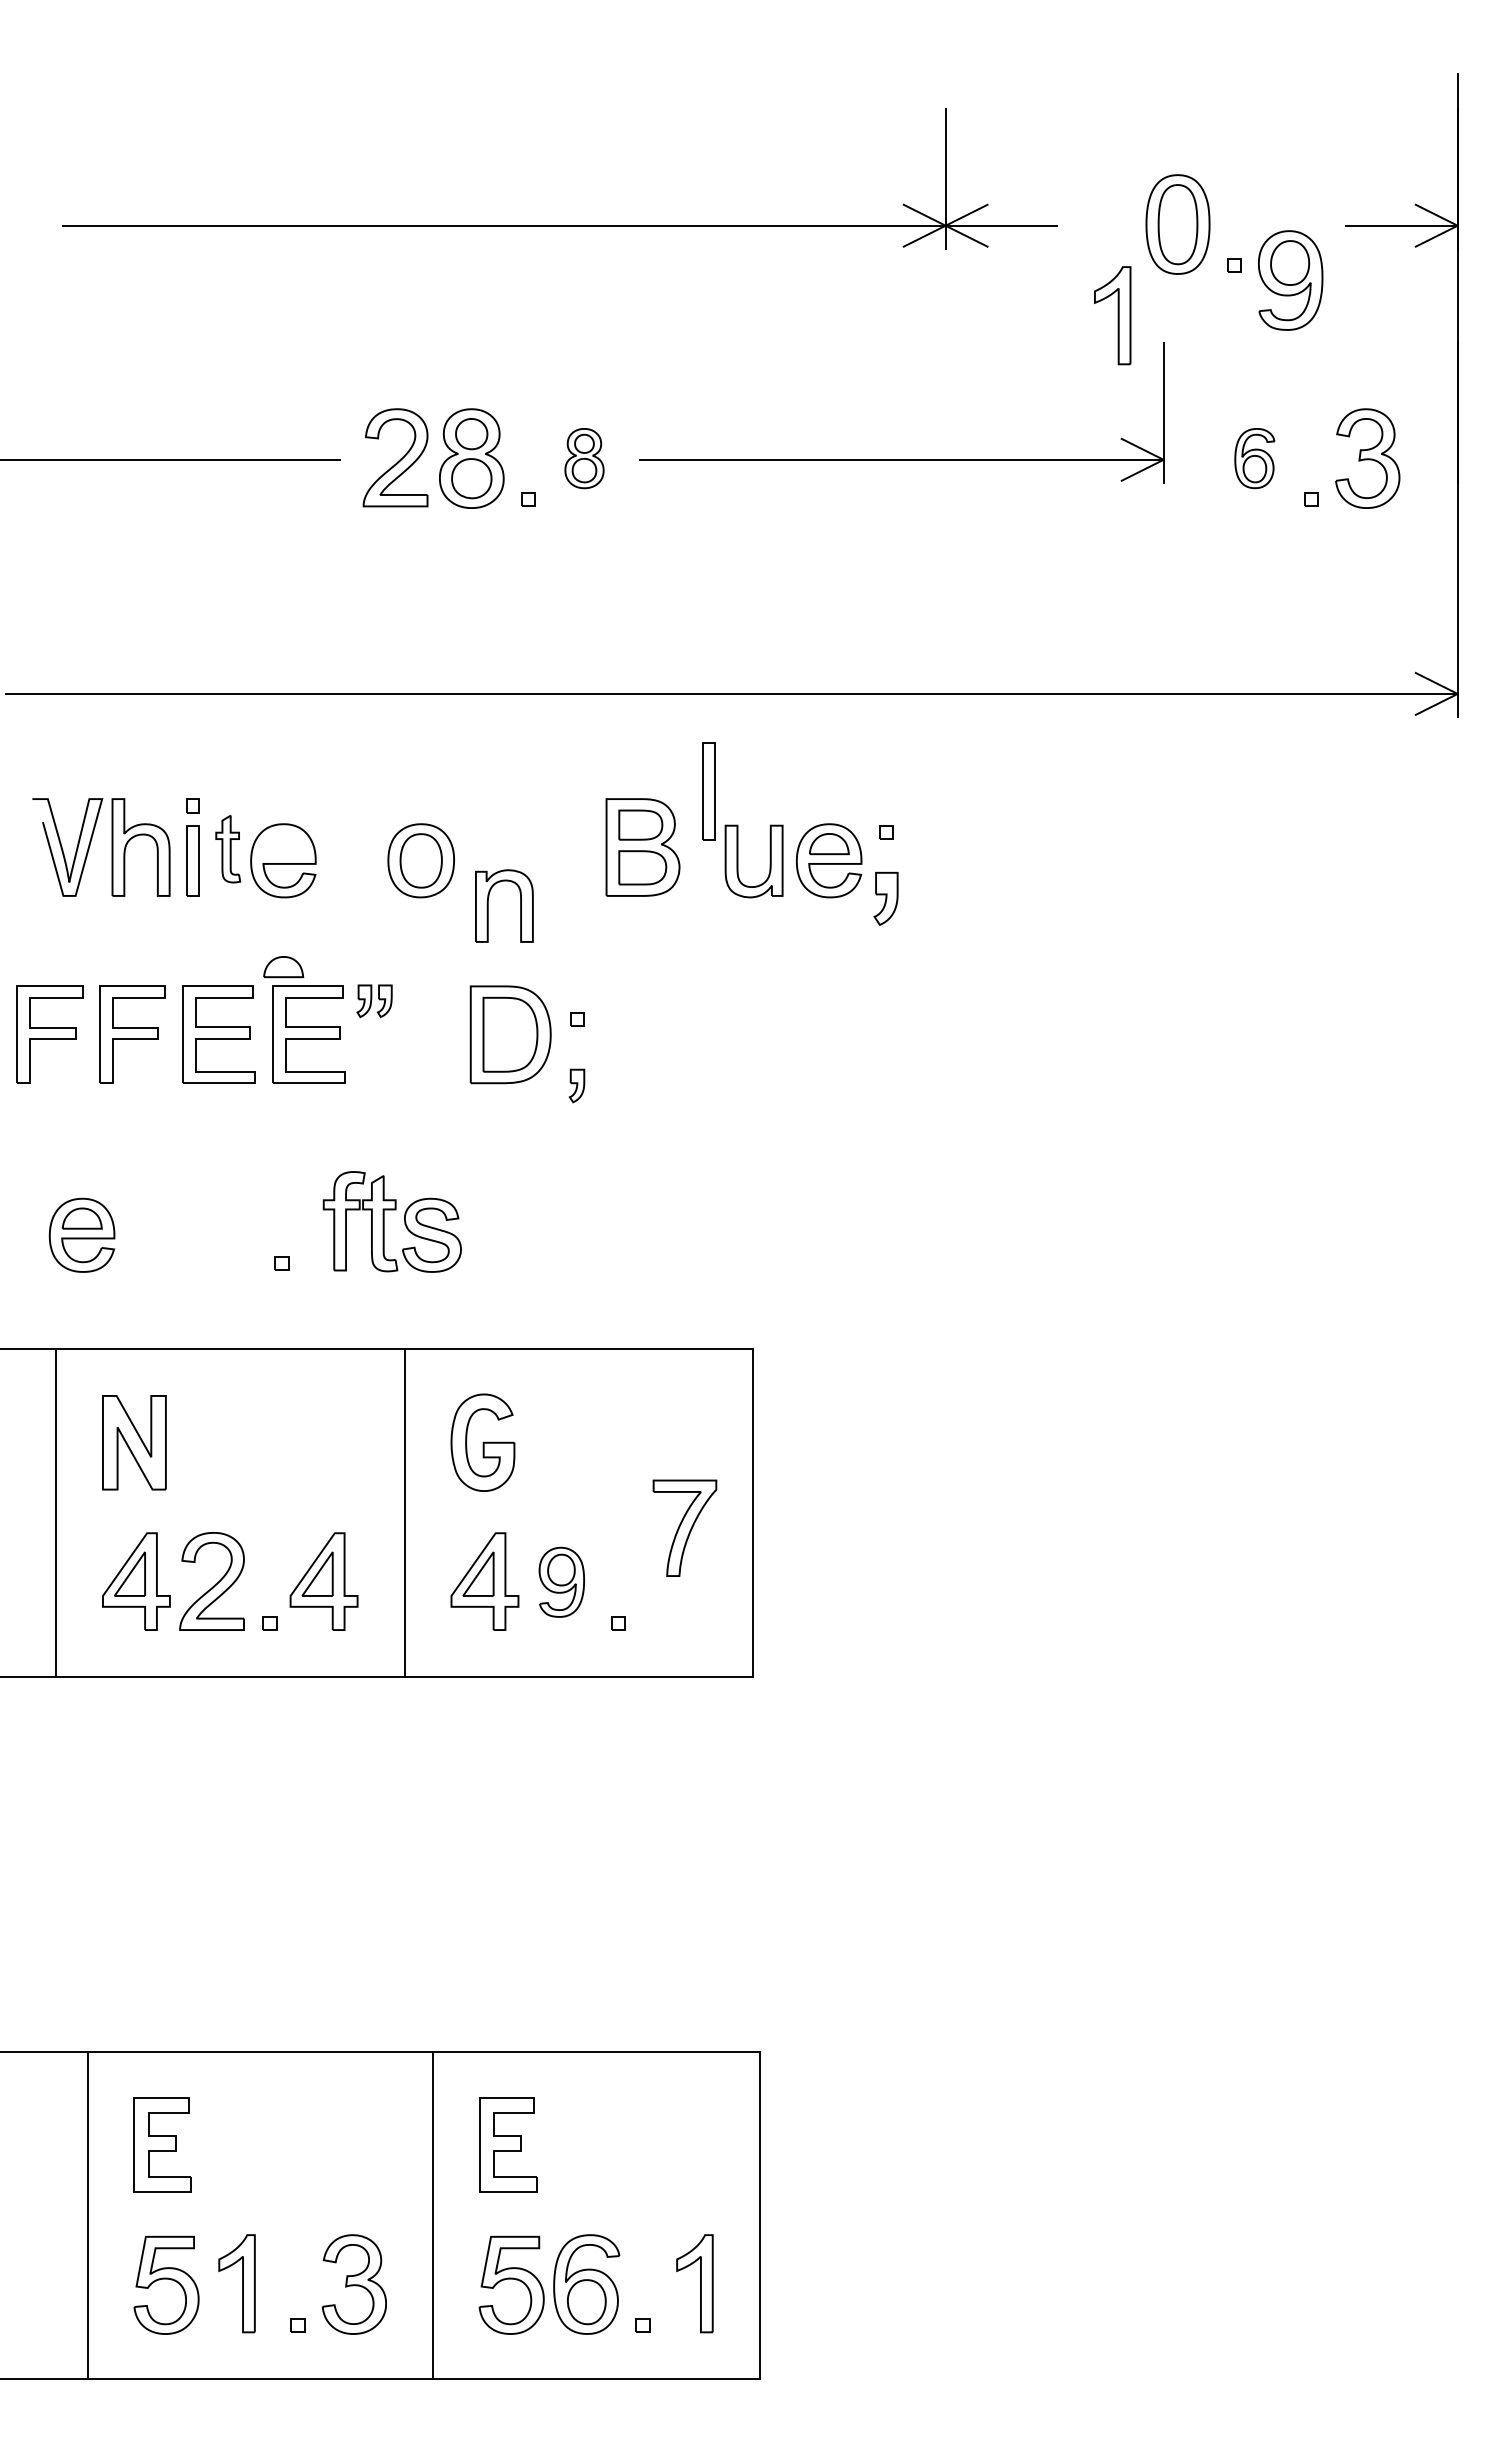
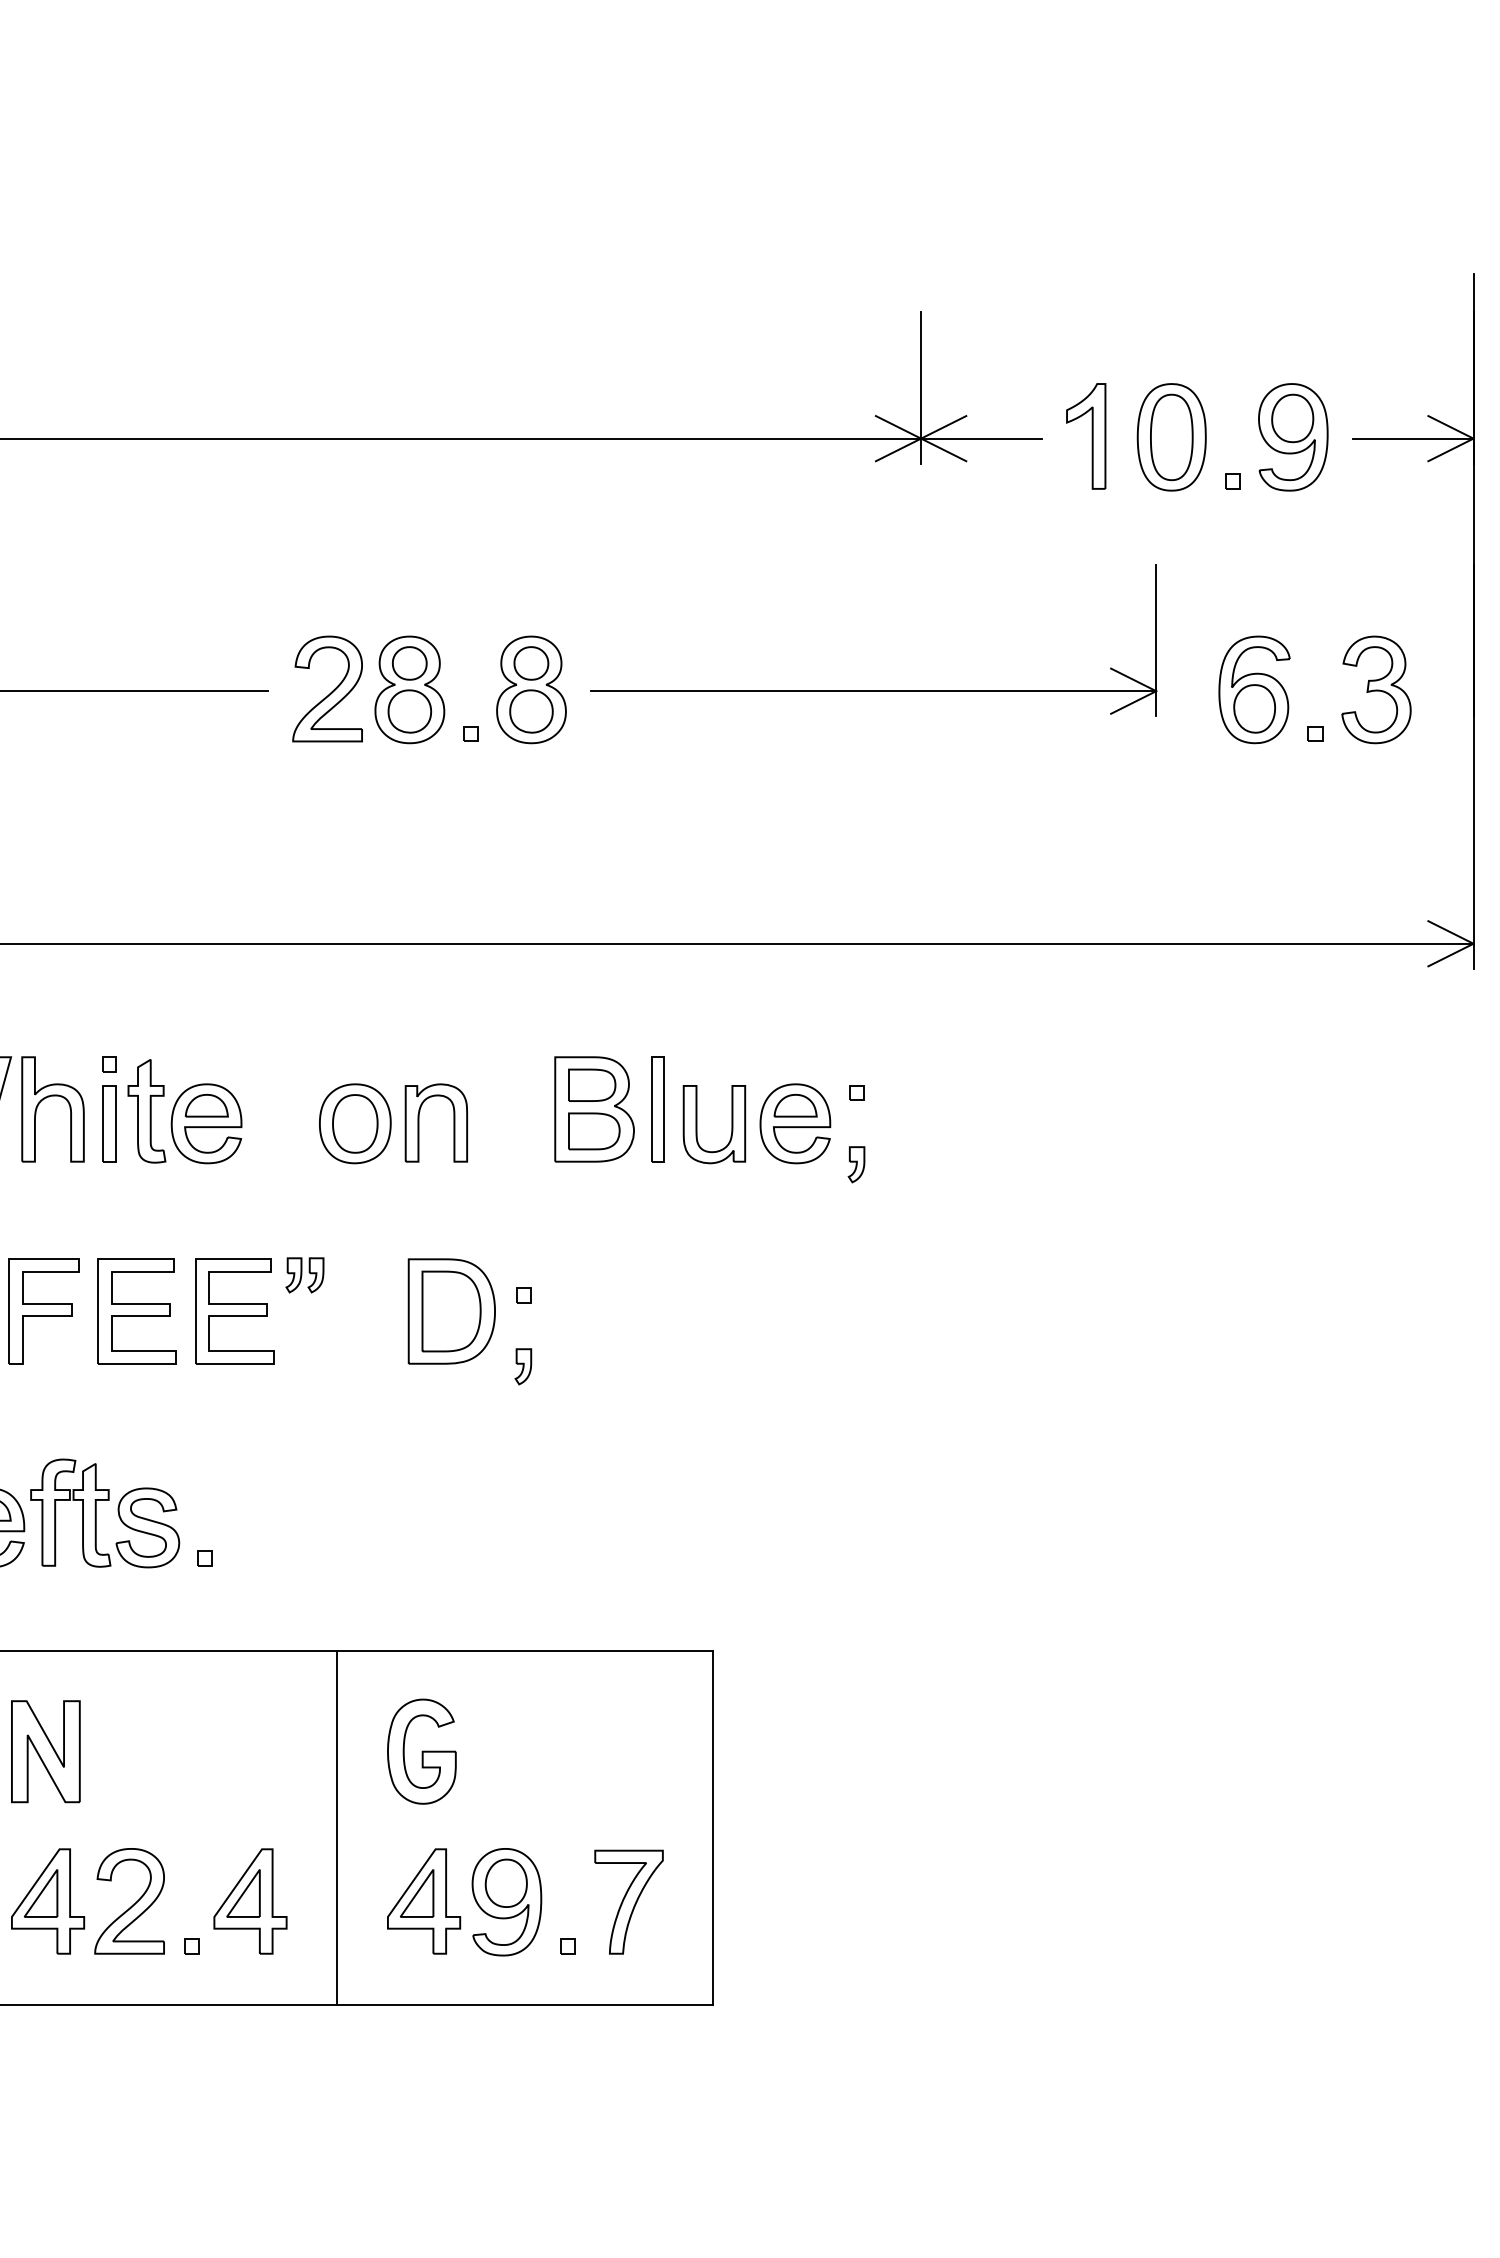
part: (1290, 280) -> (1293, 437), moved
part: (1112, 315) -> (1086, 436), moved
part: (584, 458) -> (531, 689), size x1.67
part: (1254, 458) -> (1254, 689), size x1.67
part: (708, 791) -> (657, 1109), moved
part: (228, 848) -> (147, 1110), size x1.43
part: (885, 898) -> (856, 1164), size x0.62
part: (488, 905) -> (419, 1122), moved
part: (283, 967) -> (206, 1106), moved
part: (384, 1221) -> (96, 1512), moved
part: (684, 1527) -> (628, 1901), moved
part: (561, 1582) -> (506, 1902), size x1.43

